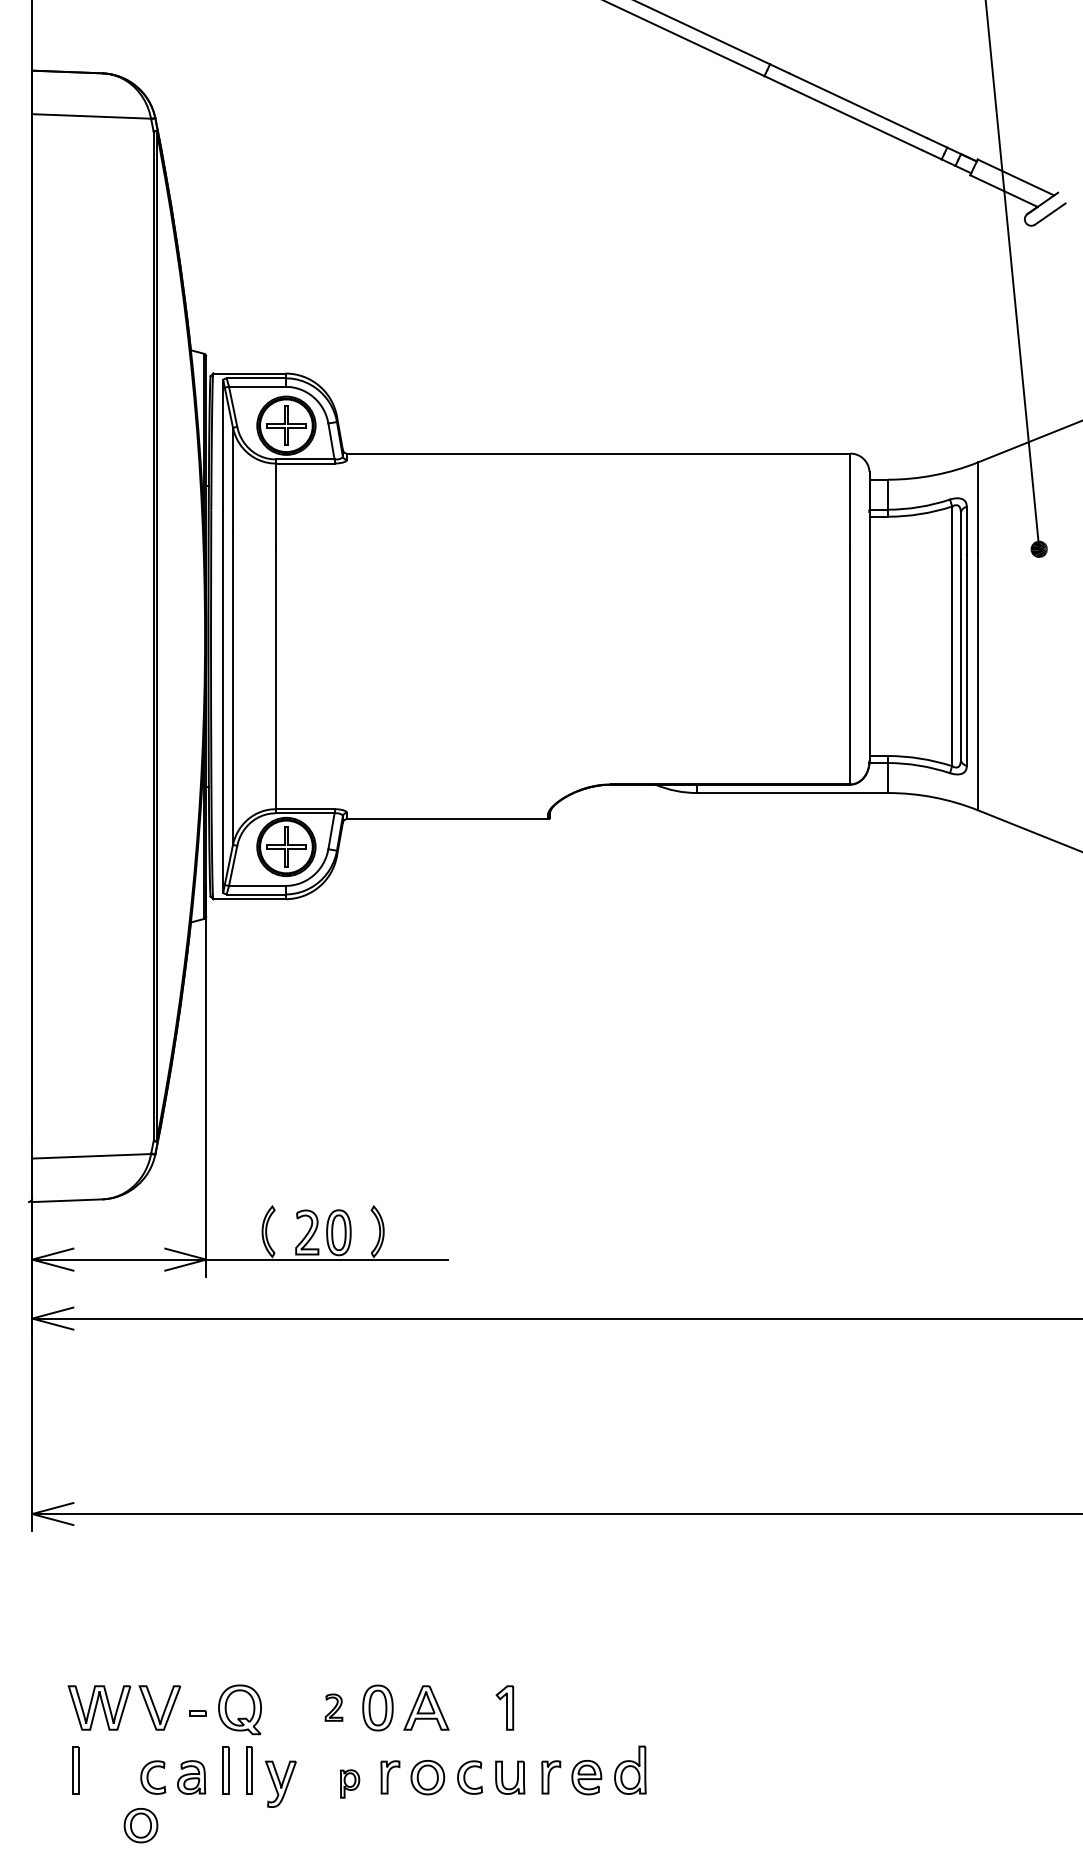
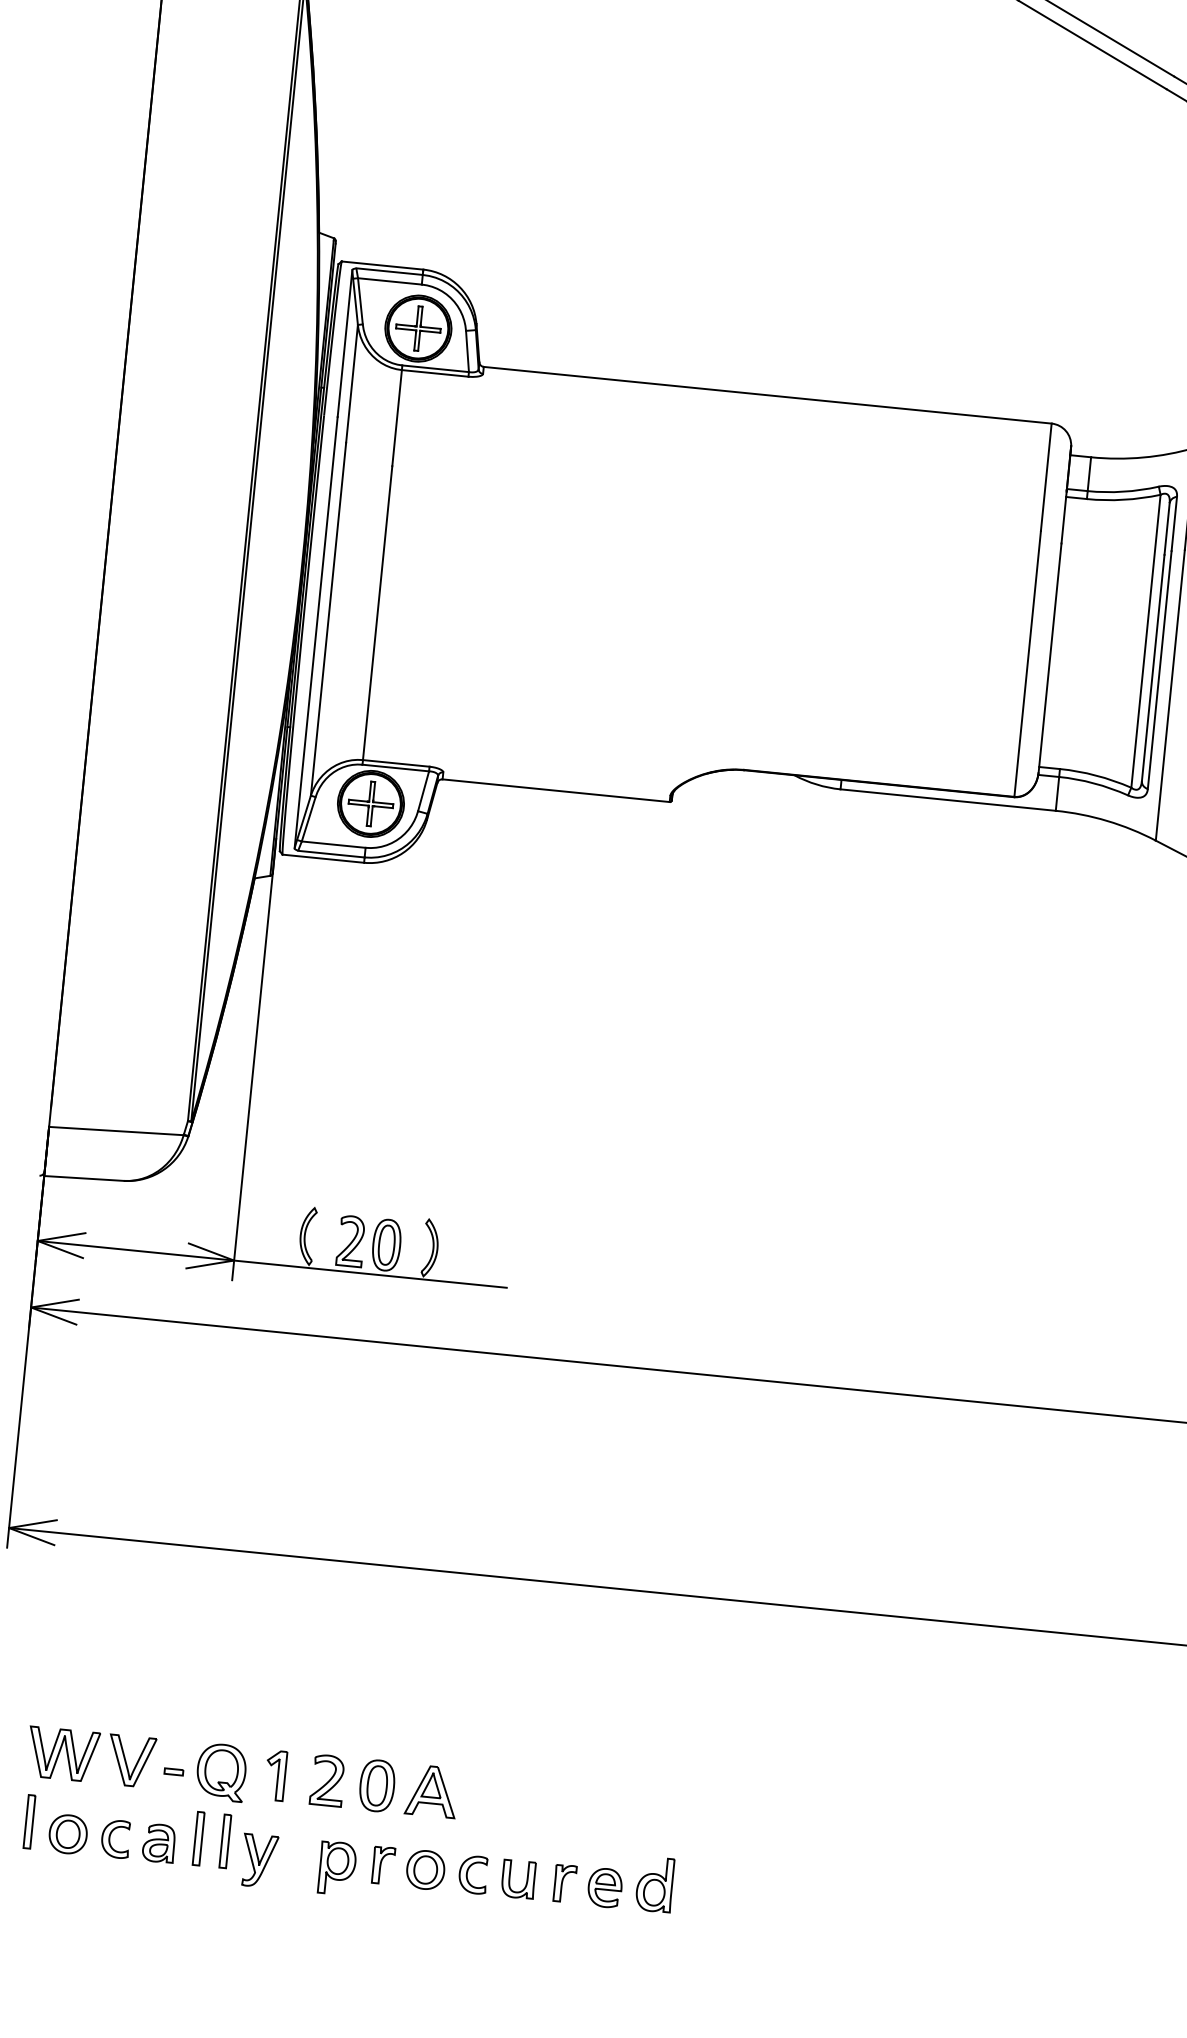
part: (333, 1707) -> (327, 1780), size x1.67
part: (504, 1707) -> (275, 1775), moved
part: (349, 1783) -> (336, 1867), size x1.67
part: (140, 1825) -> (67, 1834), moved

